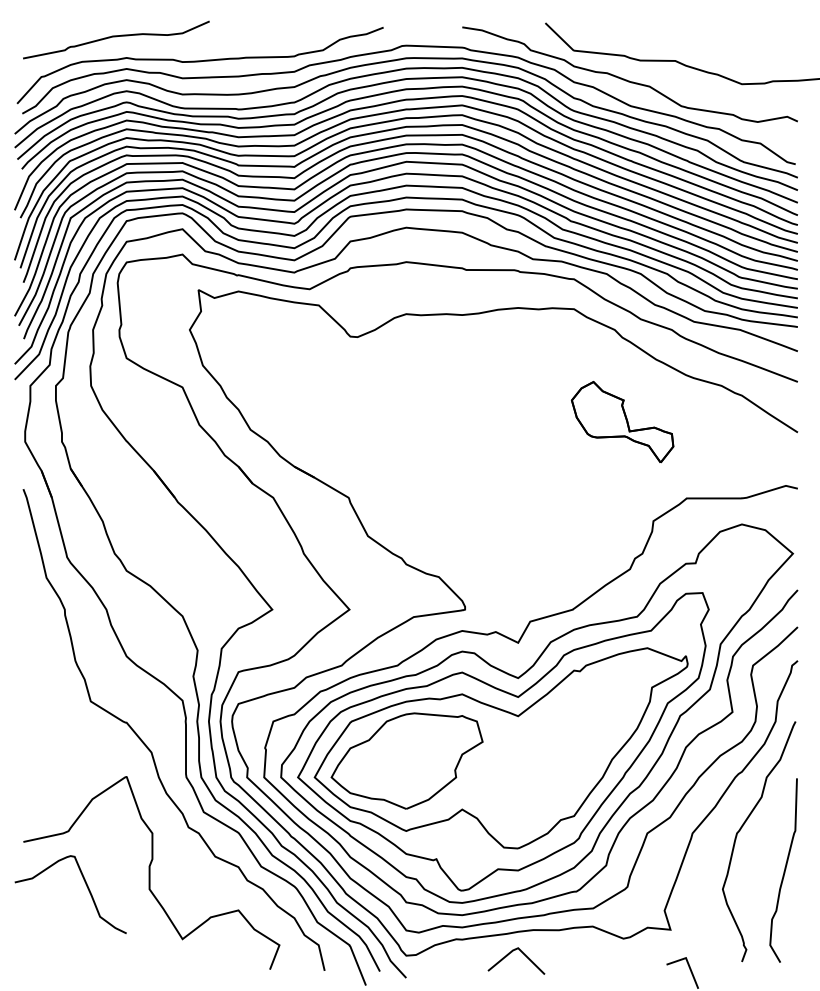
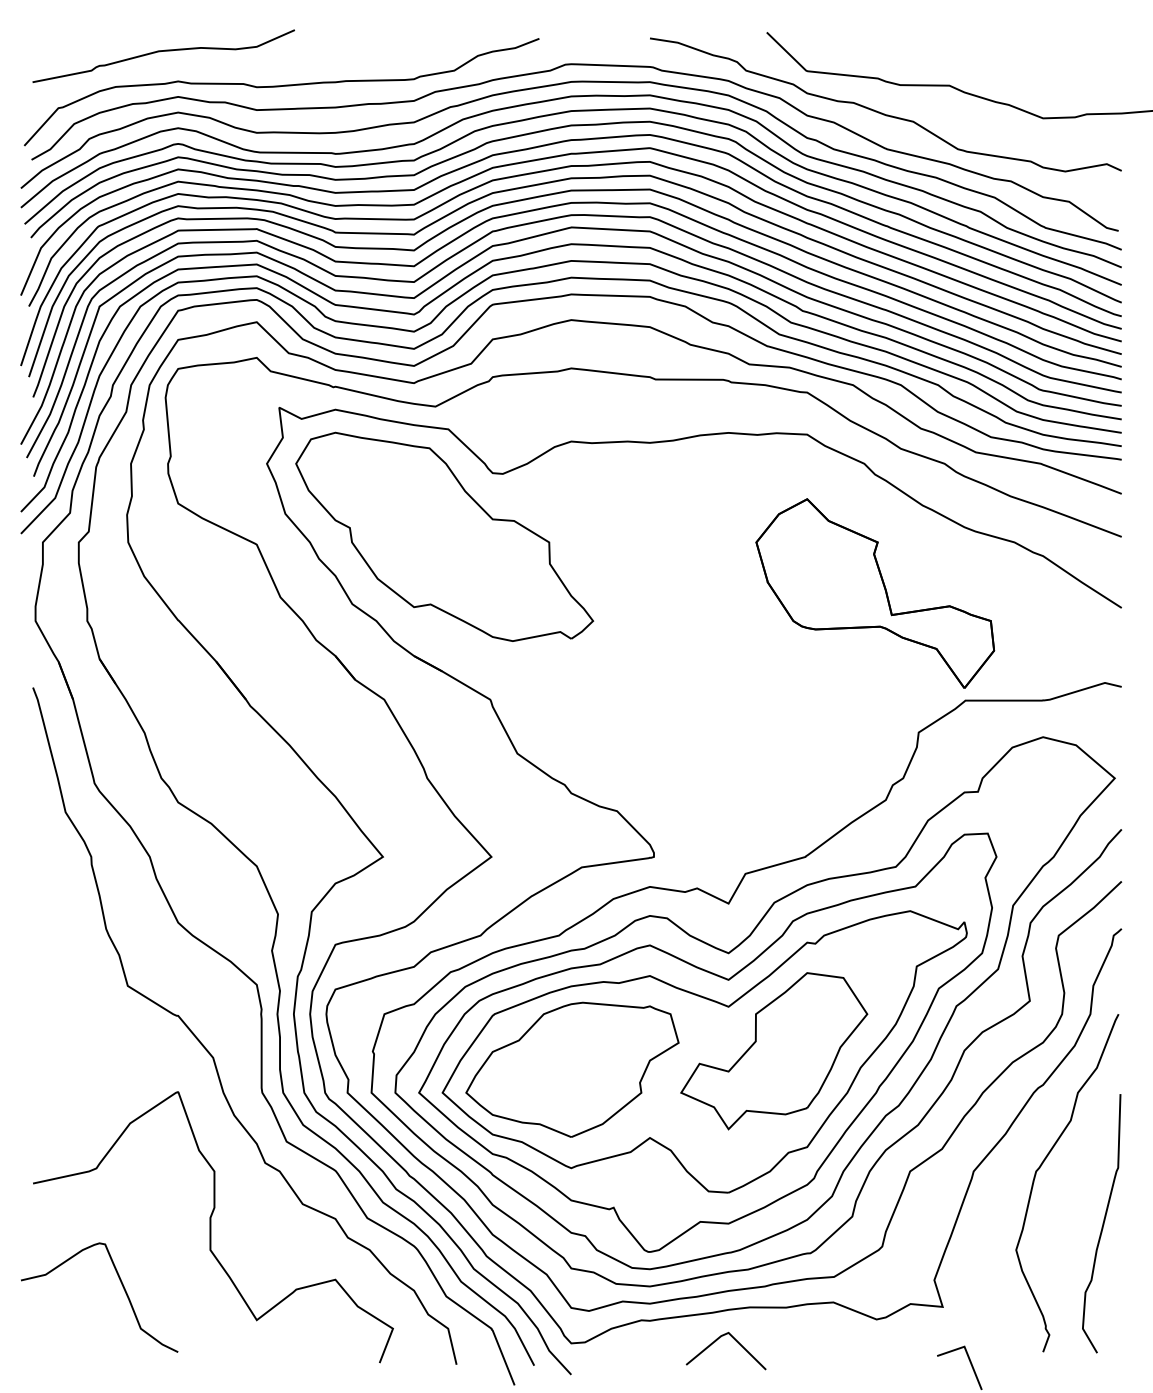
part: (316, 381) -> (444, 536), added
part: (622, 422) -> (875, 593), size x1.67
part: (550, 748) -> (774, 1051), added
curve: (87, 887) -> (122, 1287), moved

